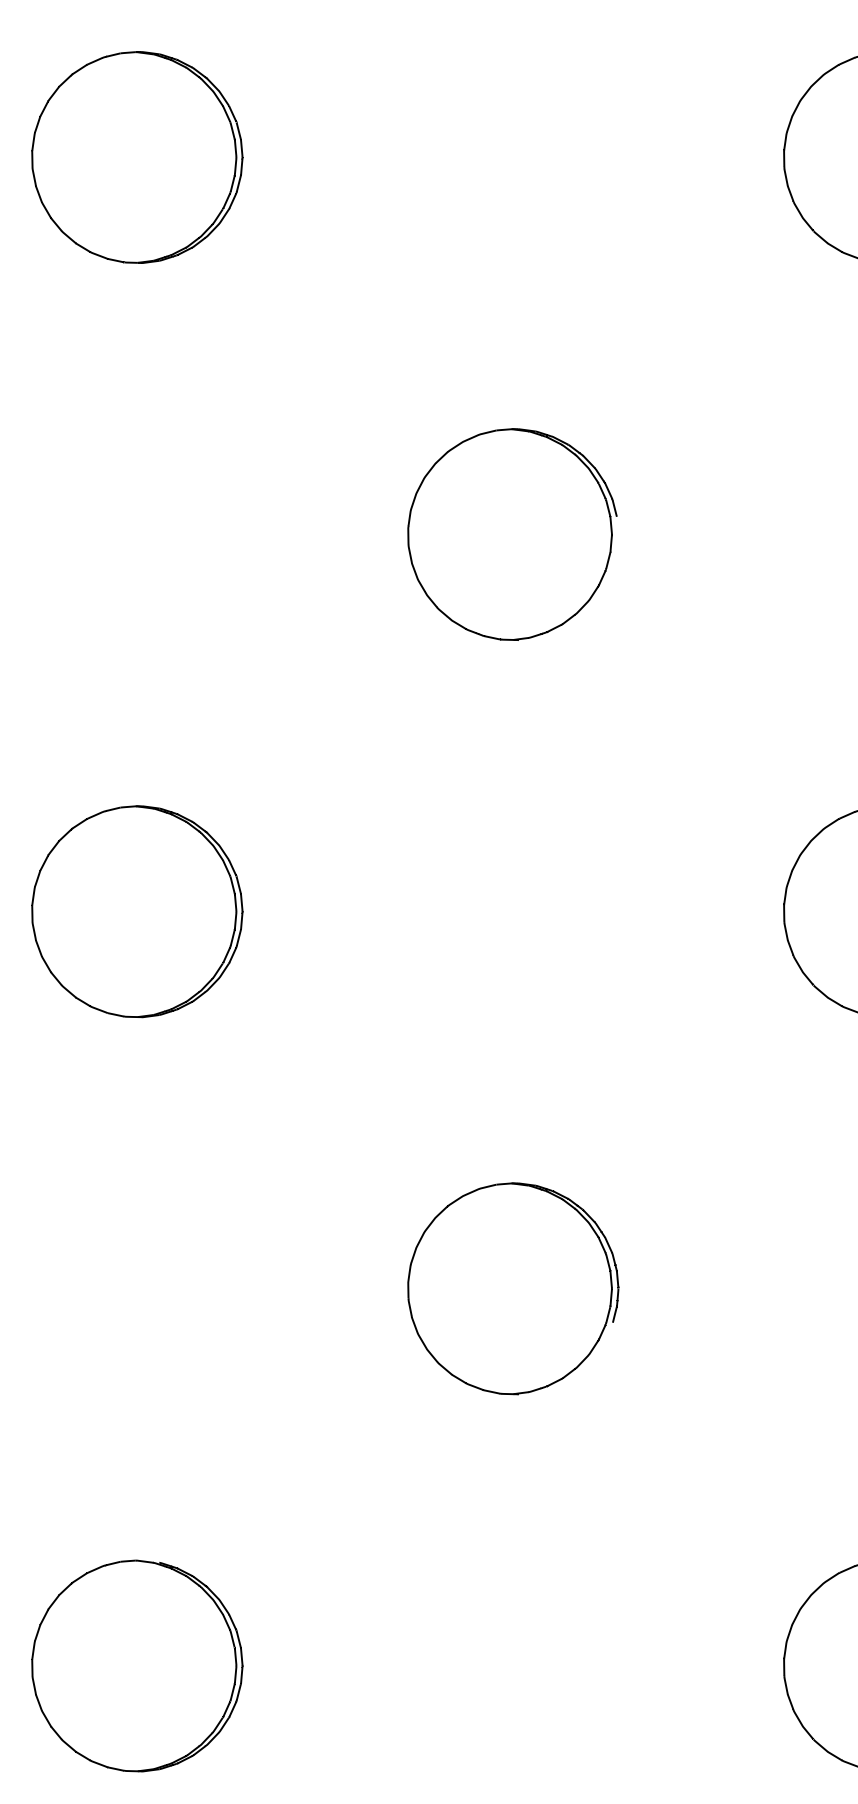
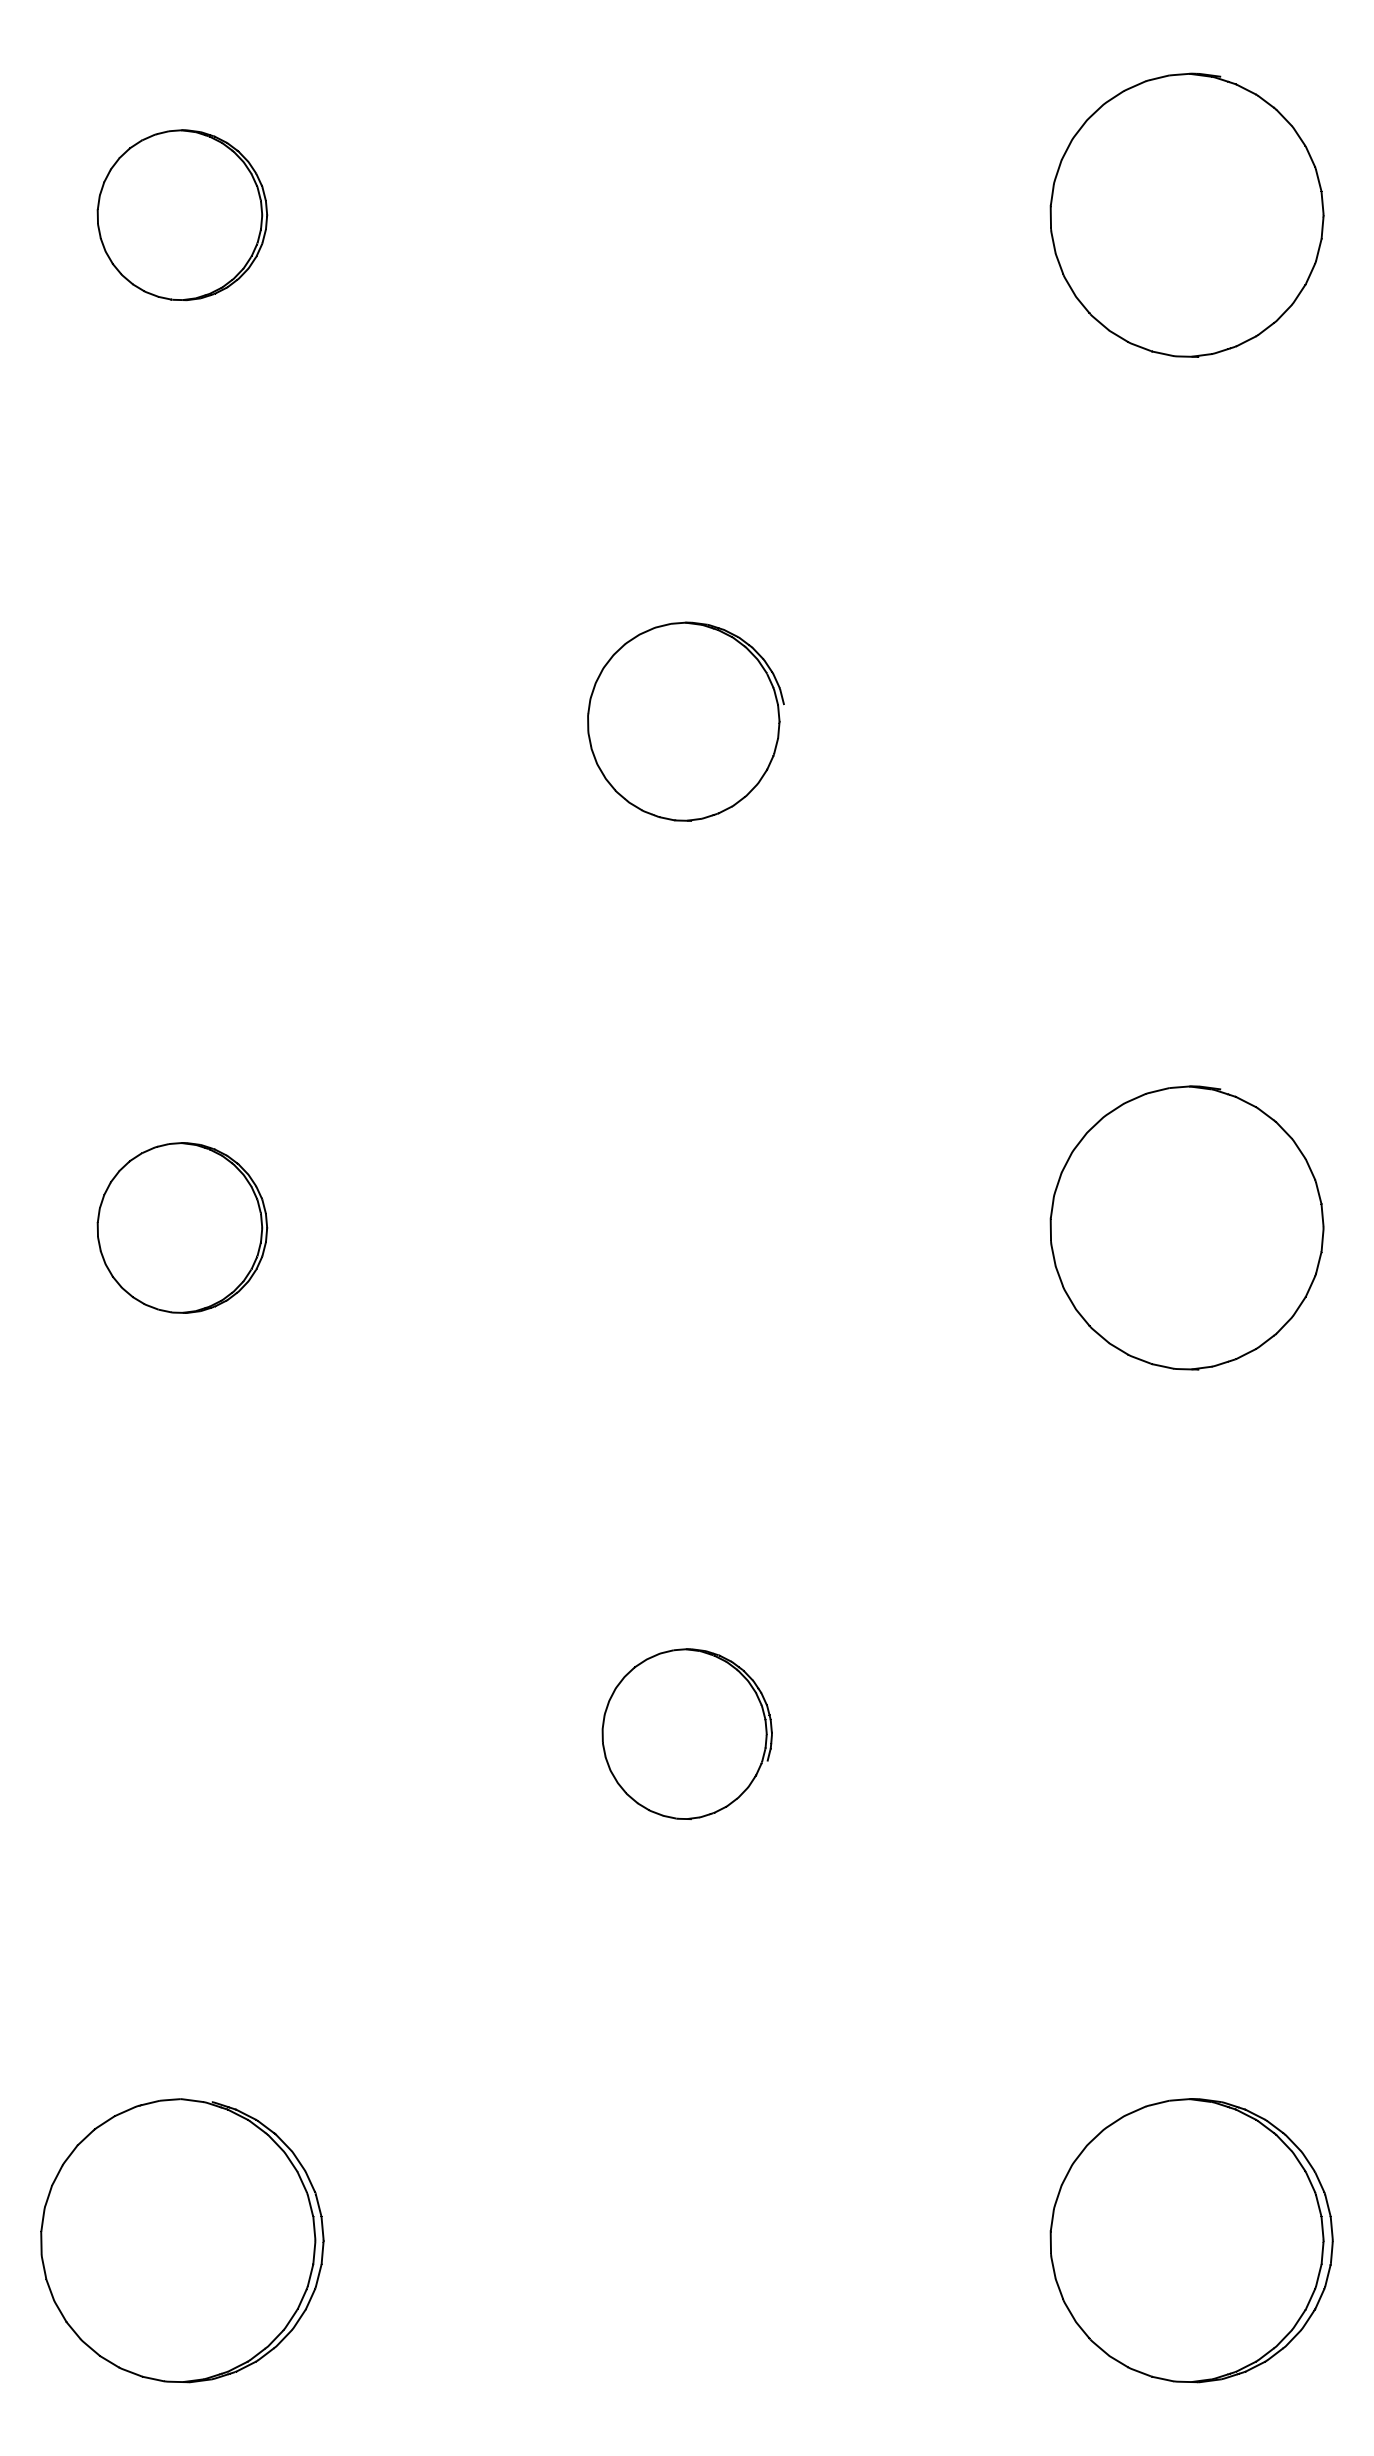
part: (137, 156) -> (182, 214), size x0.6
part: (512, 534) -> (685, 721), size x0.7
part: (137, 911) -> (182, 1227), size x0.6
part: (513, 1288) -> (687, 1733), size x0.6

